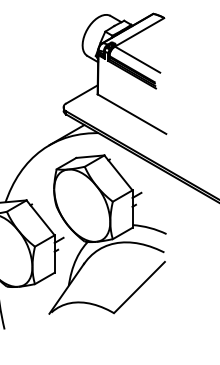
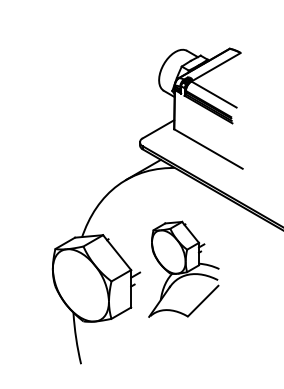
part: (107, 234) -> (183, 269), size x0.6

